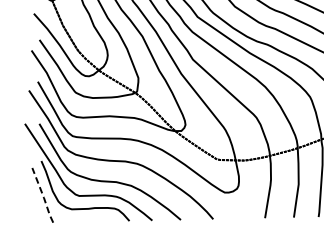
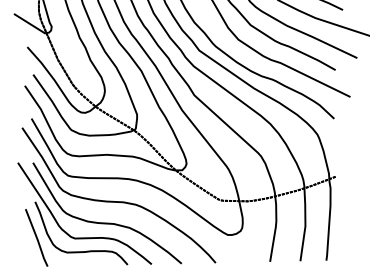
line: (43, 195) -> (37, 238), dashed -> solid

